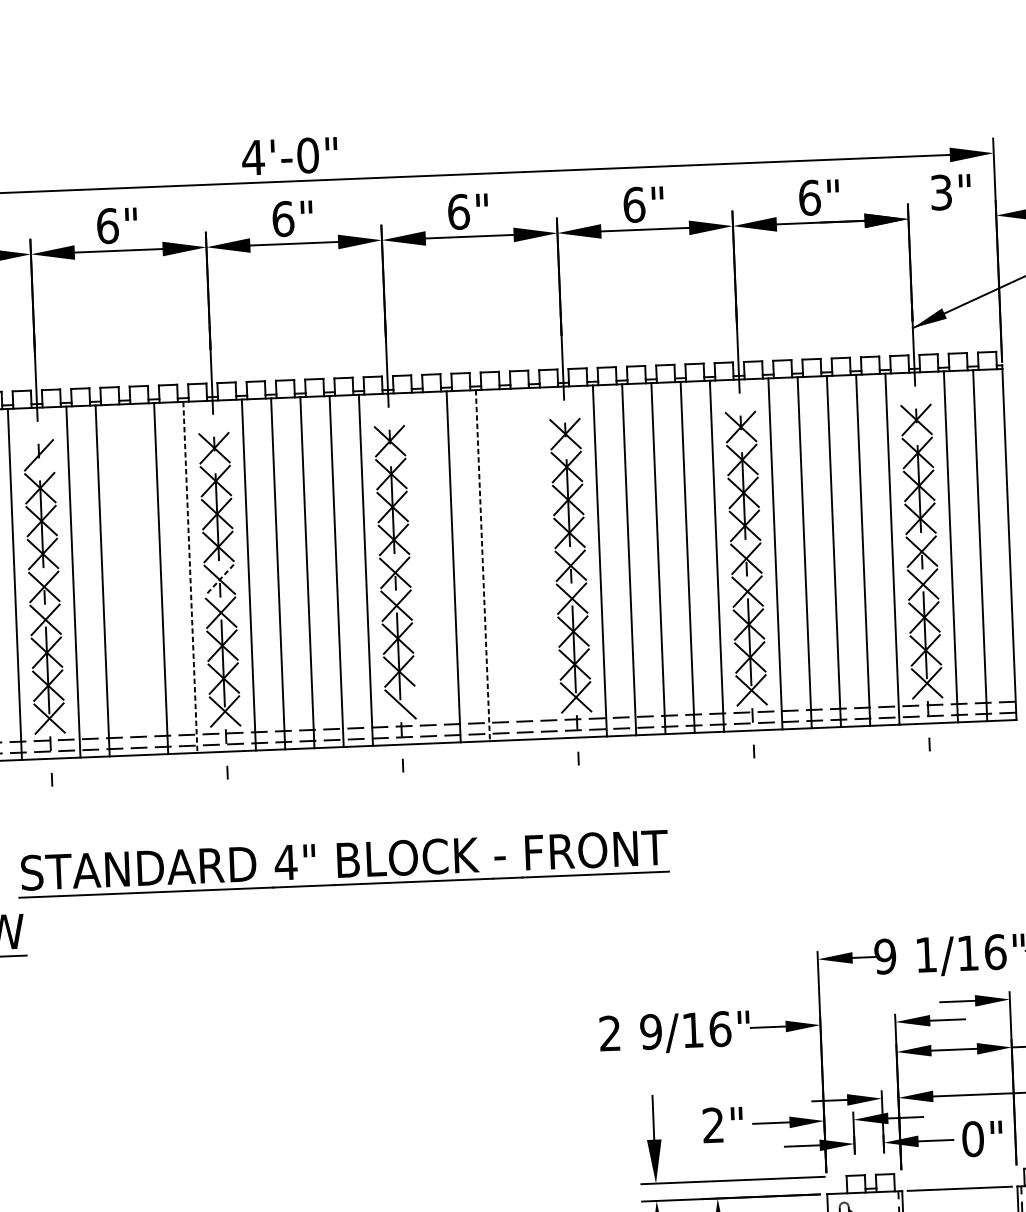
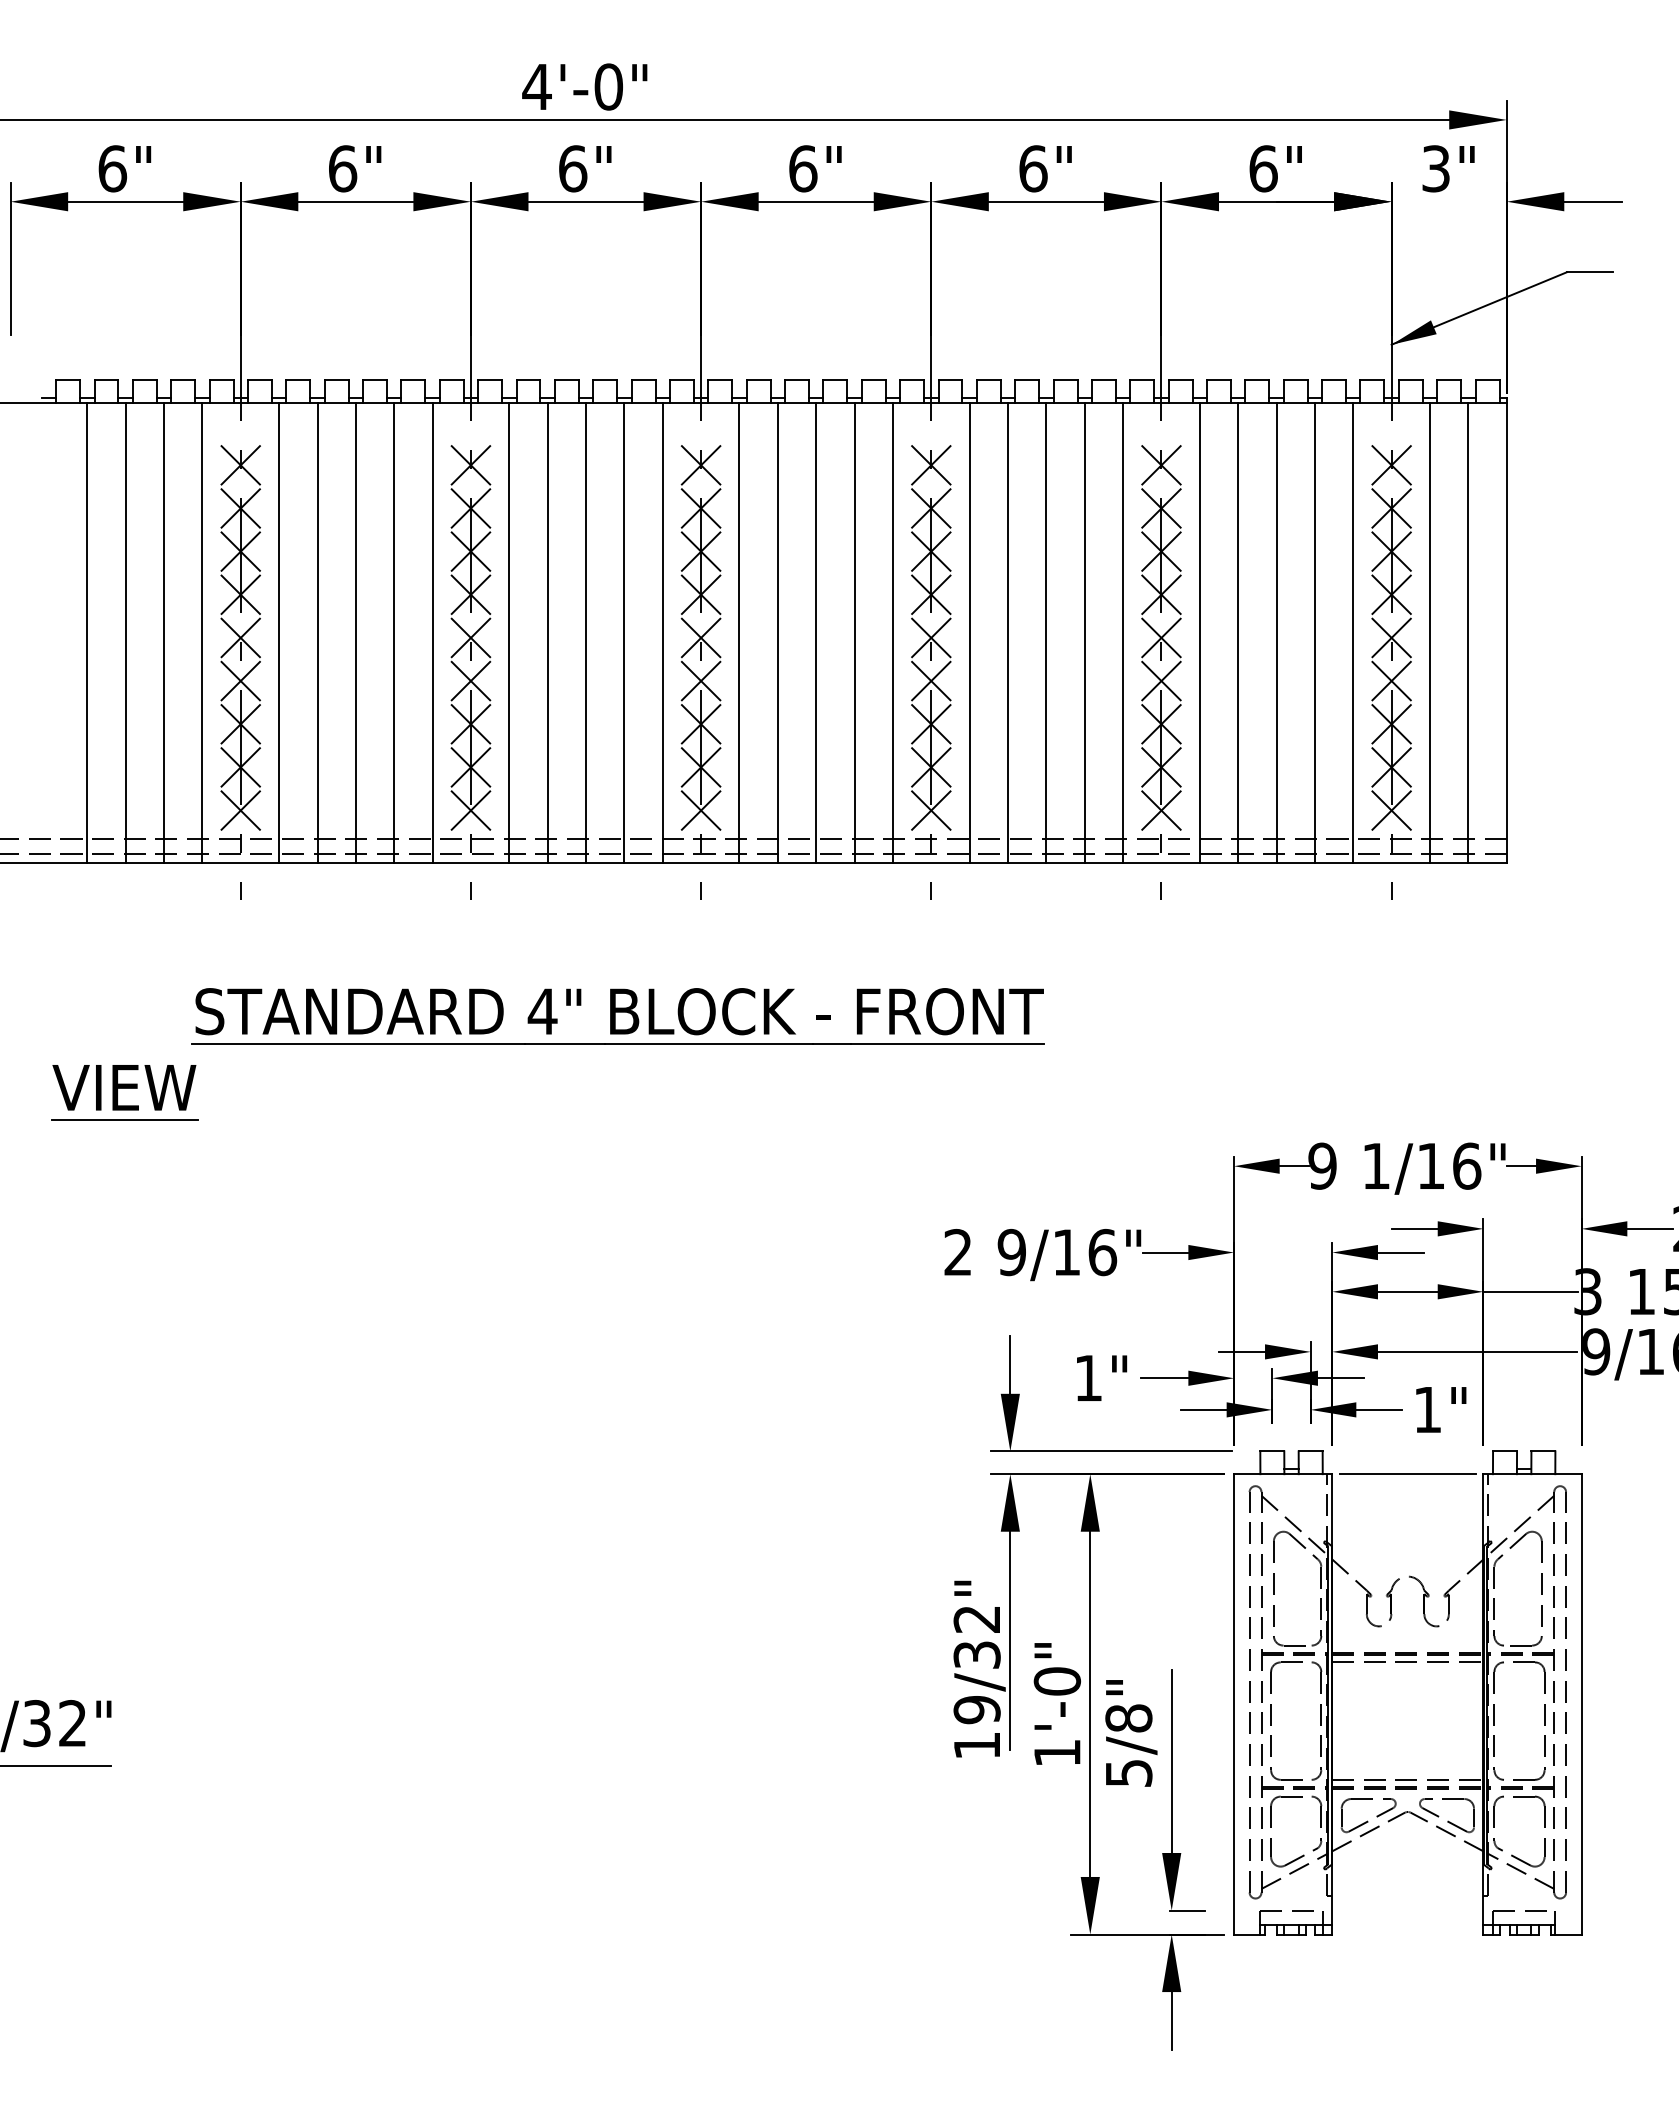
line: (38, 455) -> (240, 465), added
line: (541, 562) -> (892, 632), added
line: (512, 563) -> (854, 632), added
line: (483, 565) -> (816, 633), dashed -> solid
line: (424, 567) -> (739, 632), added
line: (190, 577) -> (432, 633), dashed -> solid
line: (131, 579) -> (355, 632), added
line: (219, 580) -> (470, 638), dashed -> solid
line: (400, 704) -> (700, 810), added
text: (713, 1124) -> (1088, 1377), 2" -> 1"
text: (972, 1138) -> (1427, 1409), 0" -> 1"

